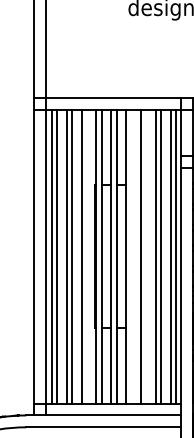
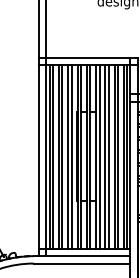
line: (86, 255) -> (71, 156), added
line: (131, 255) -> (99, 156), added
line: (145, 255) -> (108, 156), added

